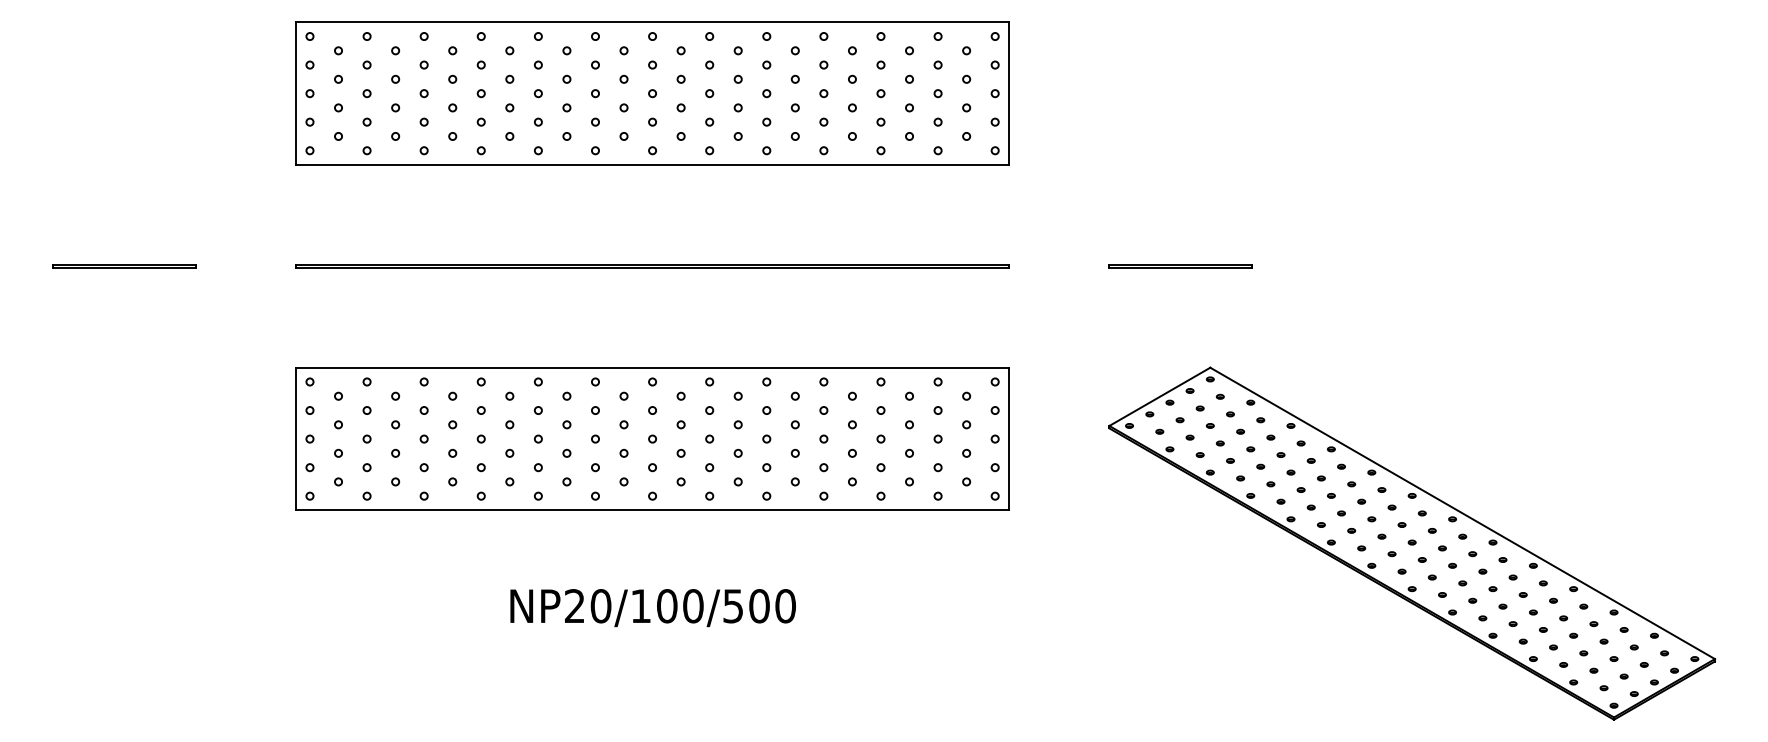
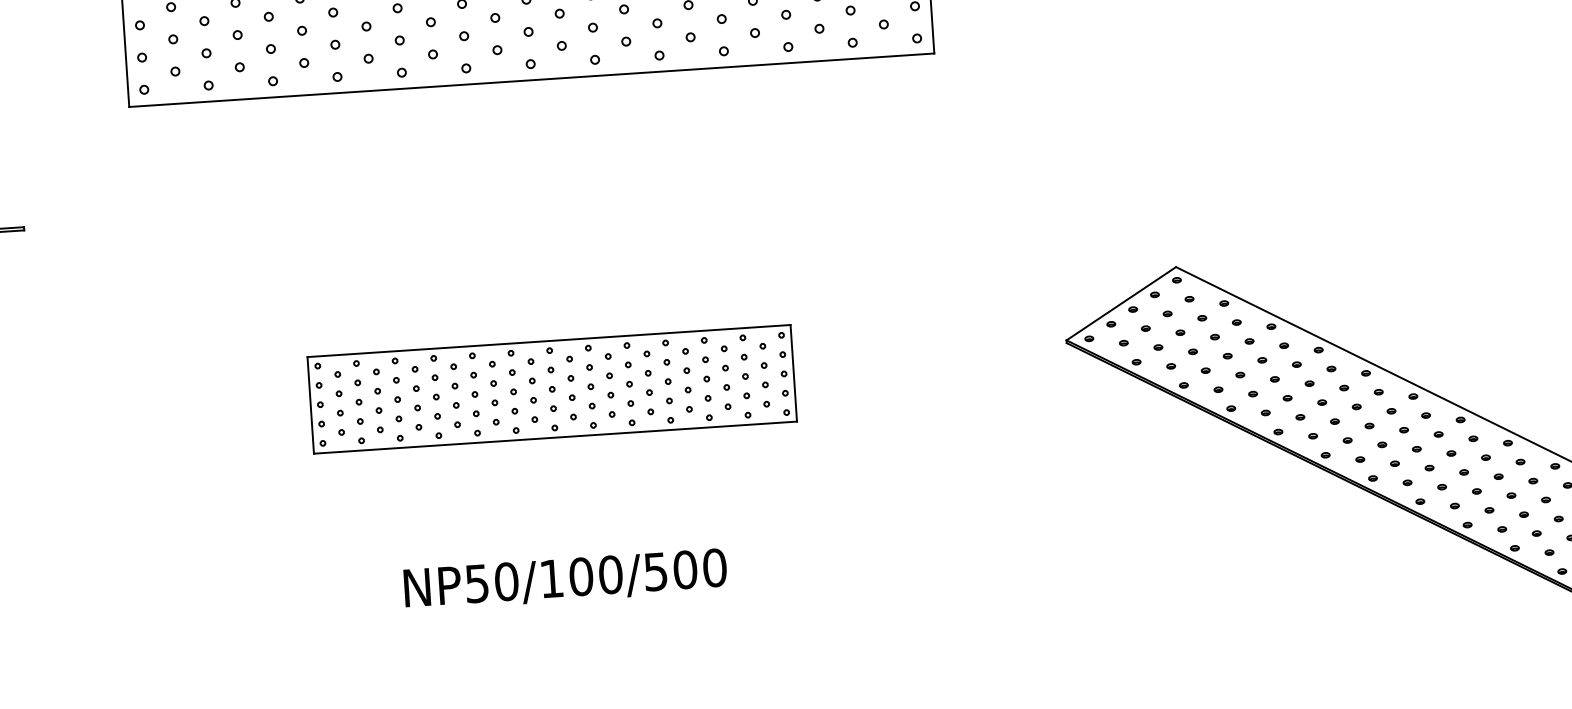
line: (652, 265) -> (539, 193), removed
line: (1180, 265) -> (1134, 154), removed
part: (652, 438) -> (552, 388), size x0.6
text: (574, 606) -> (476, 584), NP20/100/500 -> NP50/100/500

